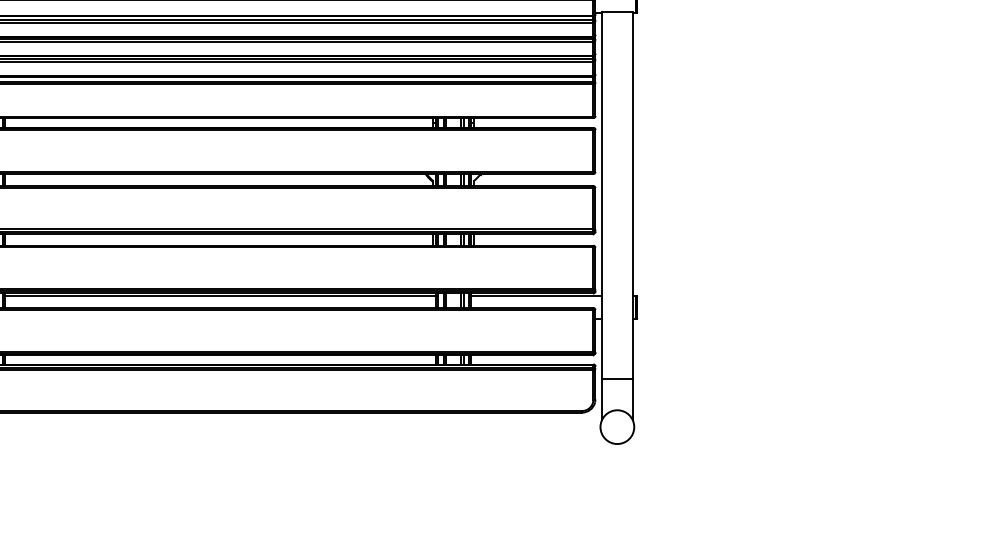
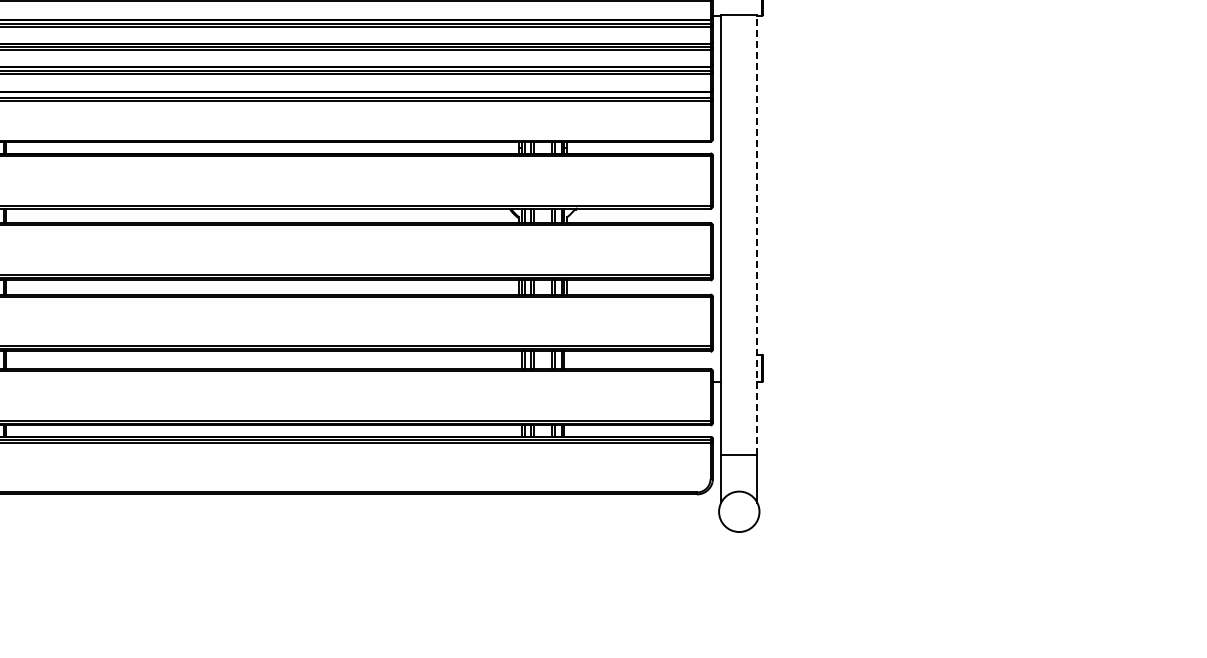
line: (632, 195) -> (757, 234), solid -> dashed
line: (220, 295) -> (264, 354), removed
line: (536, 295) -> (642, 354), removed

